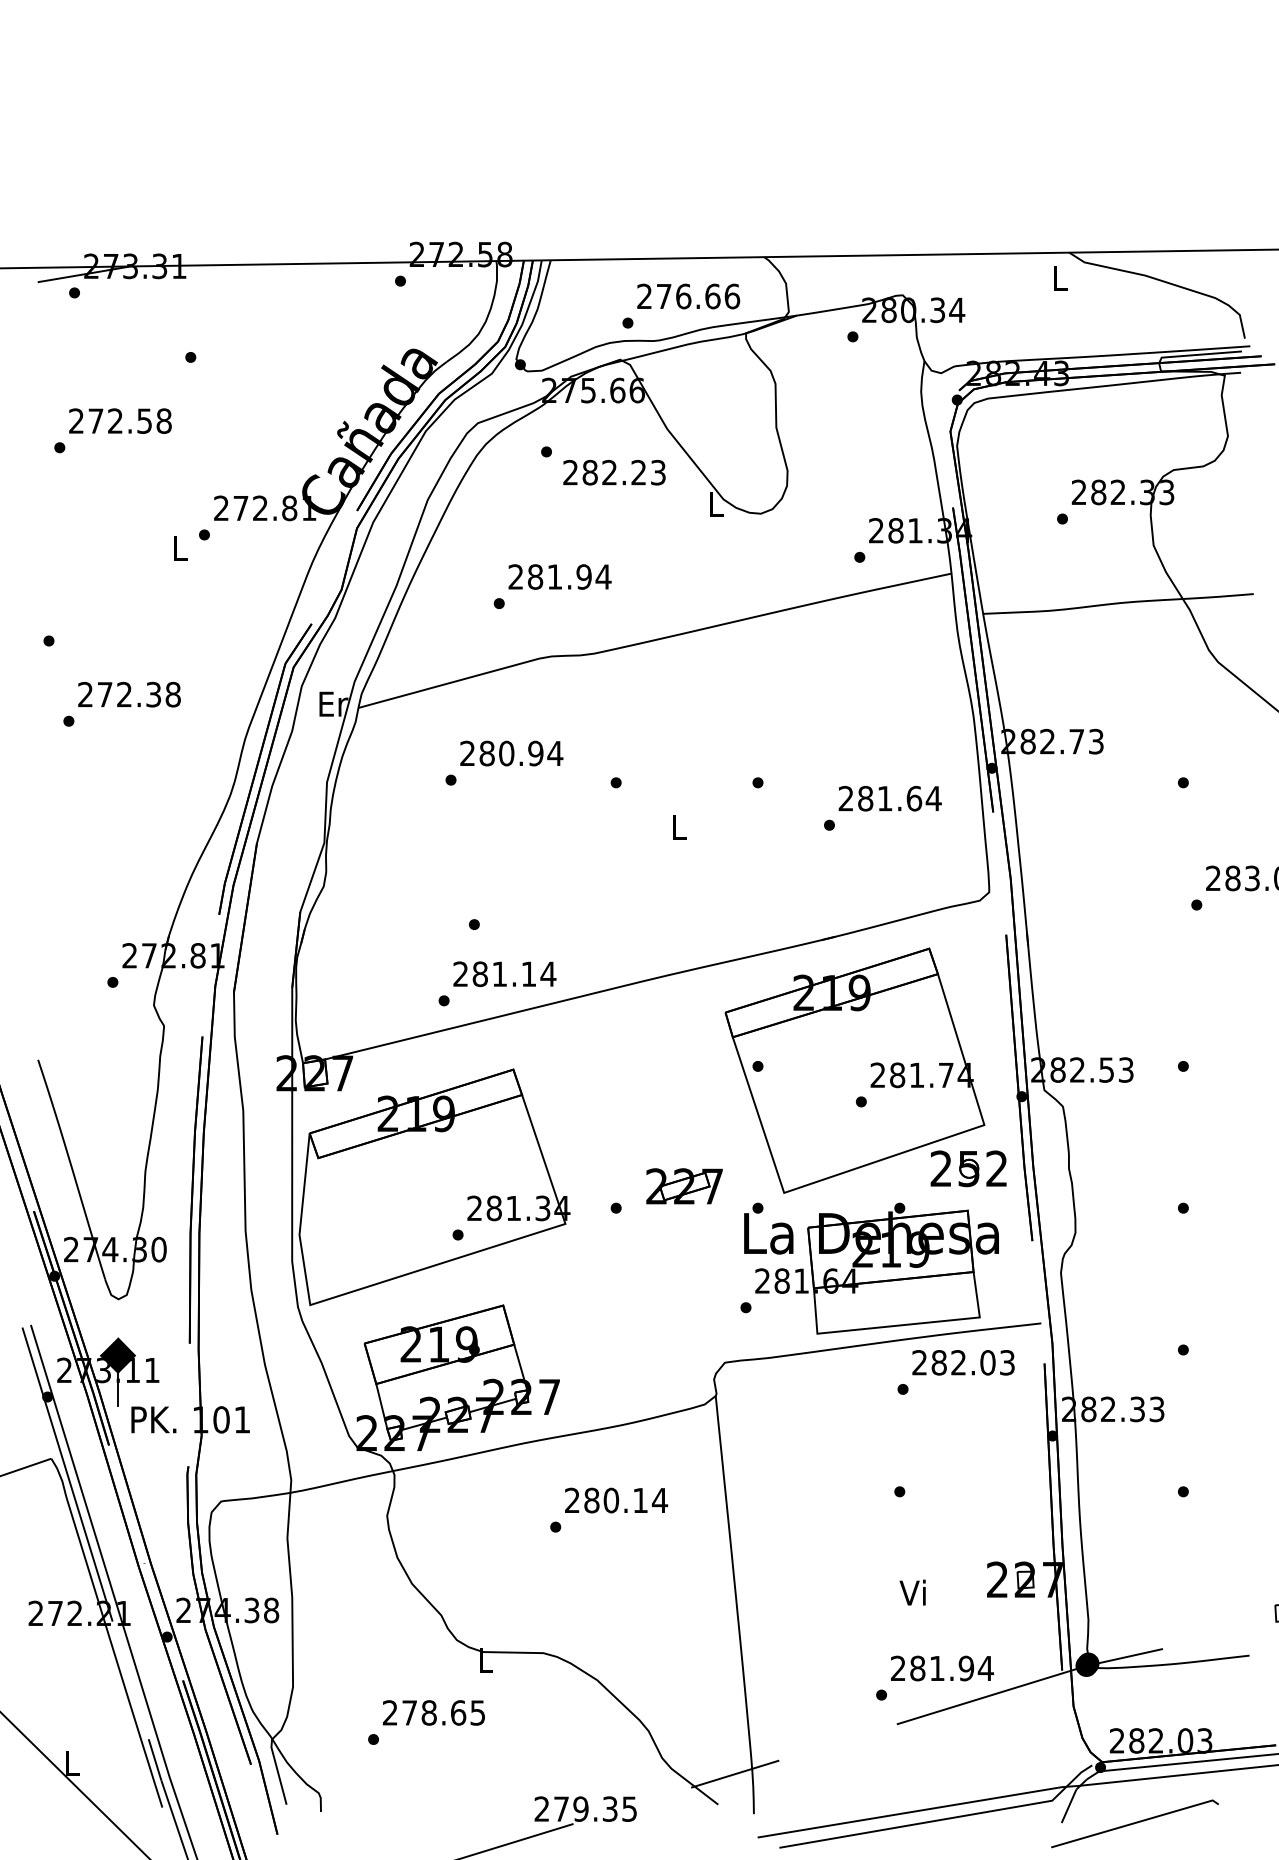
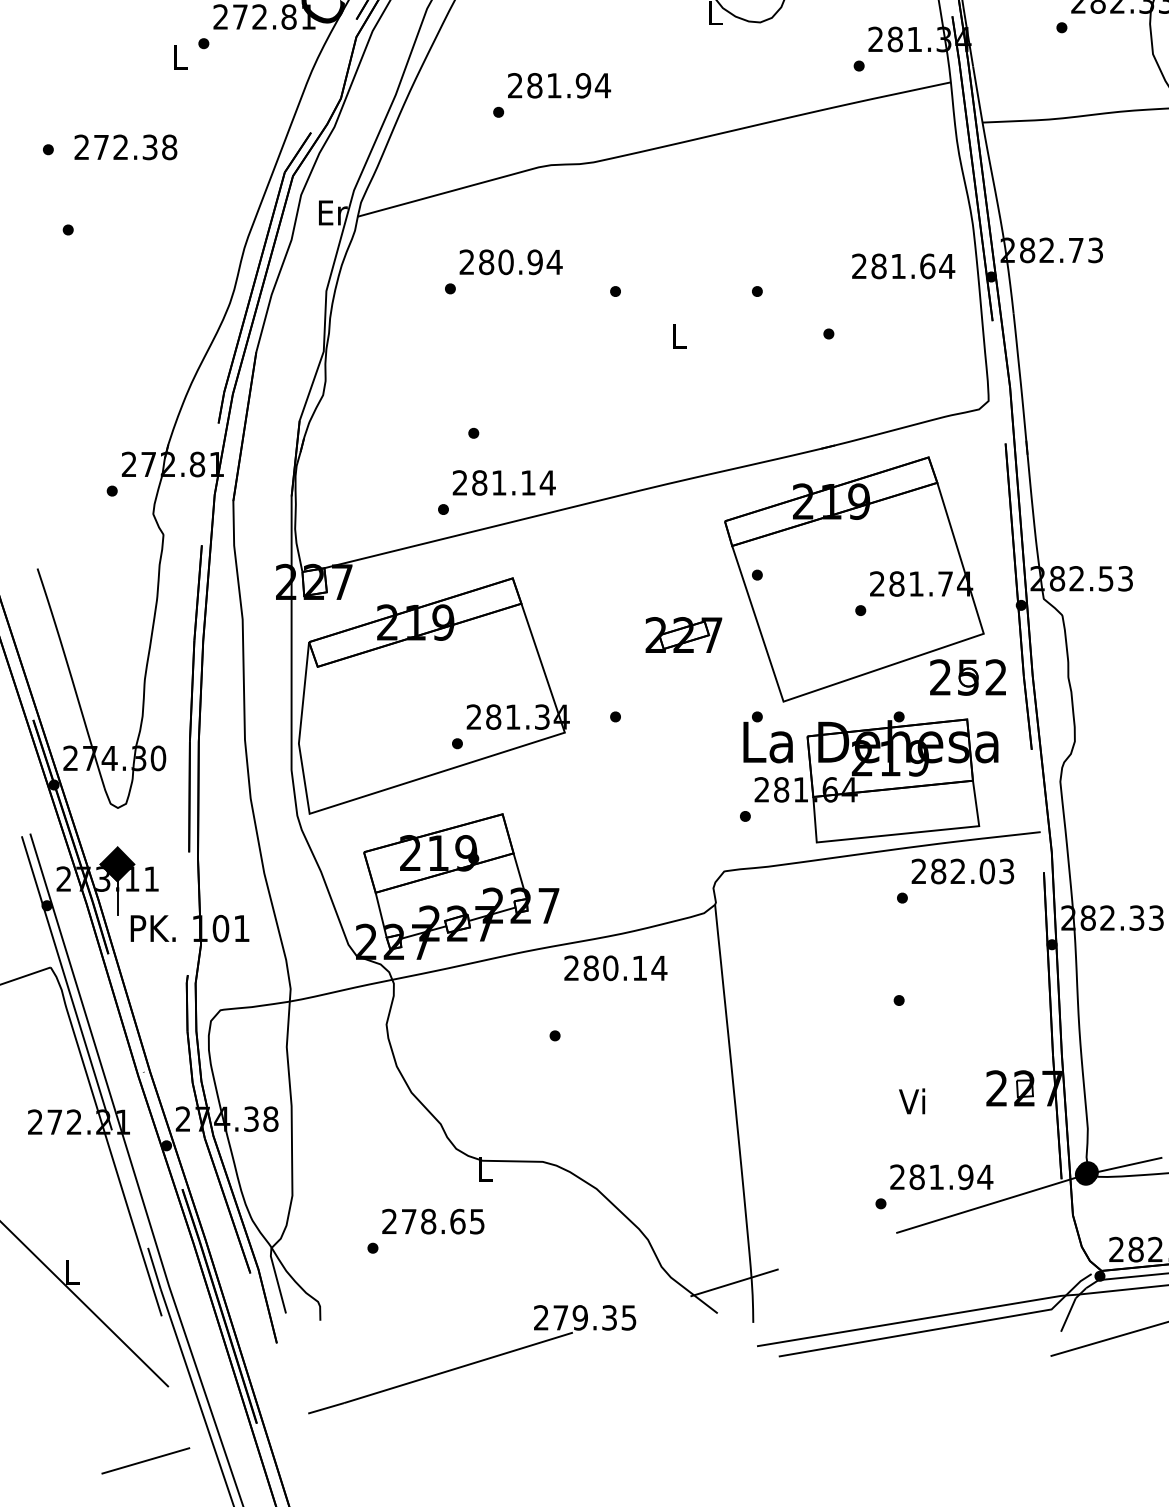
text: (129, 694) -> (125, 147), moved
text: (889, 798) -> (902, 266), moved
part: (684, 1186) -> (683, 635), moved
text: (616, 1500) -> (615, 968), moved

